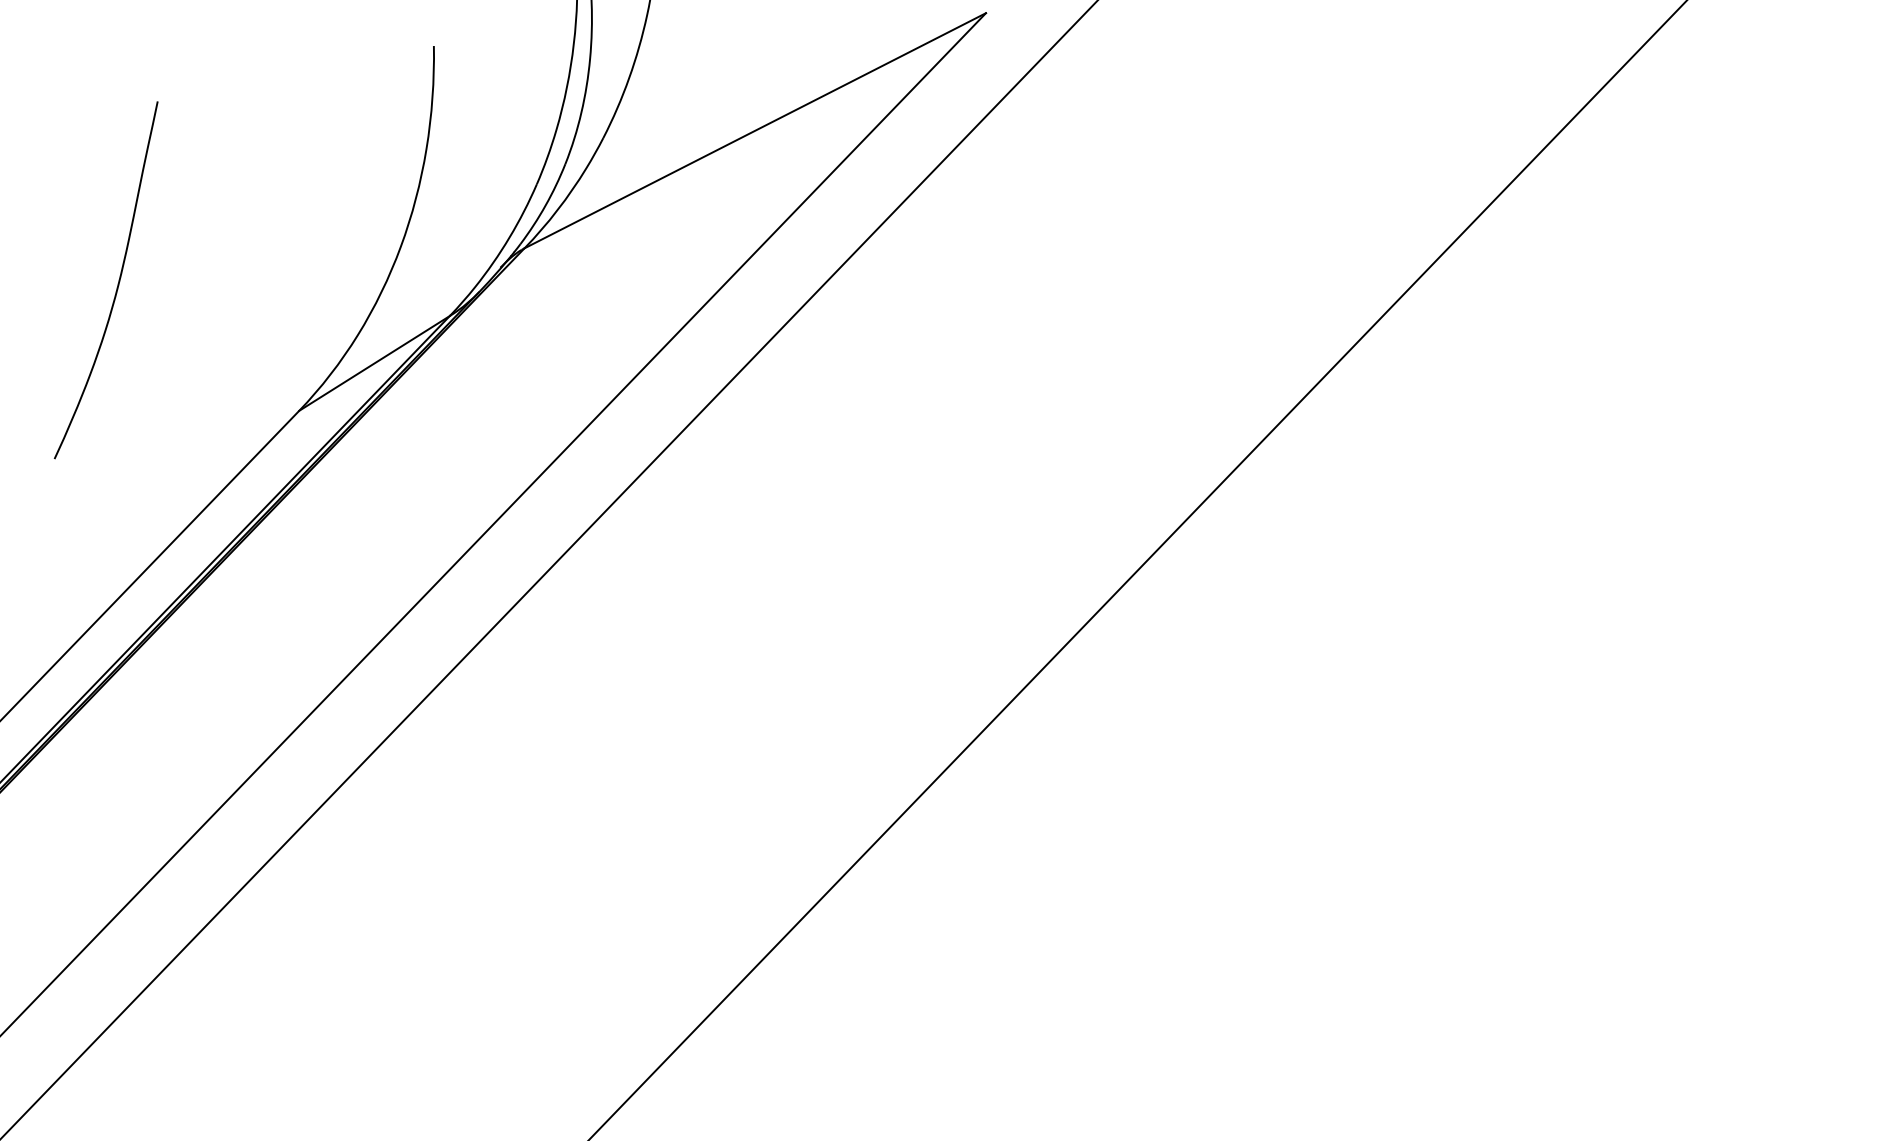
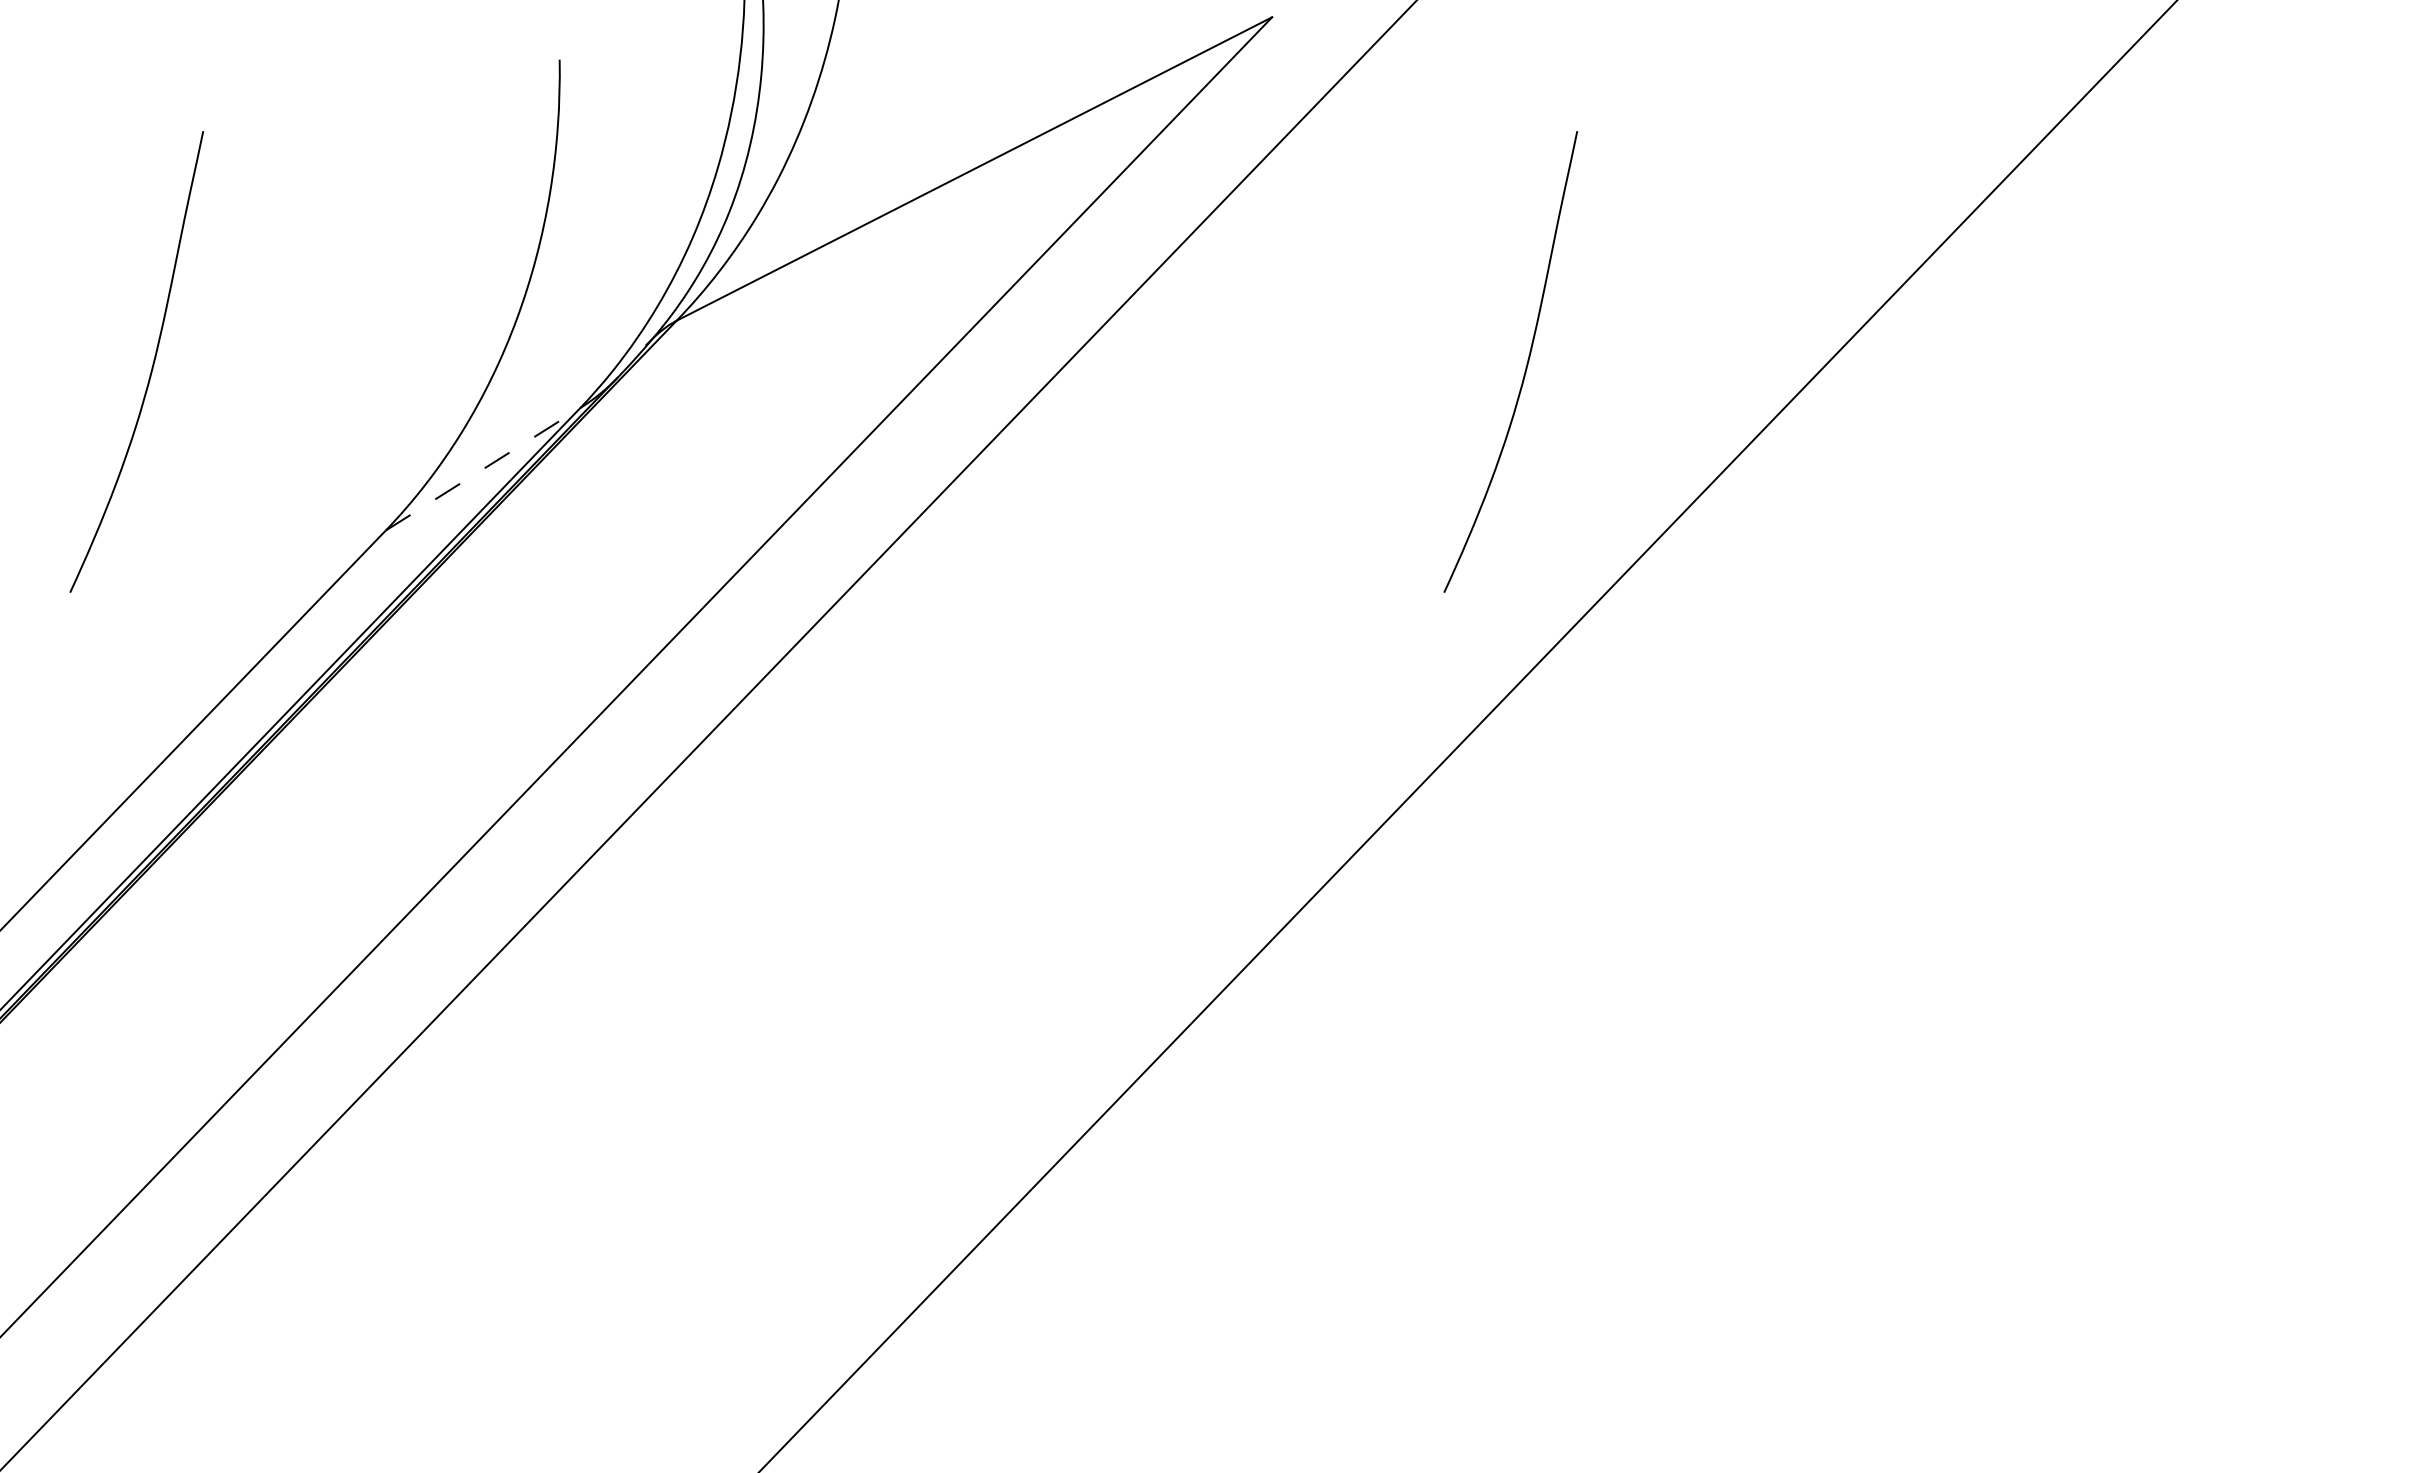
curve: (1183, 281) -> (1526, 363), added
line: (374, 363) -> (483, 469), solid -> dashed

